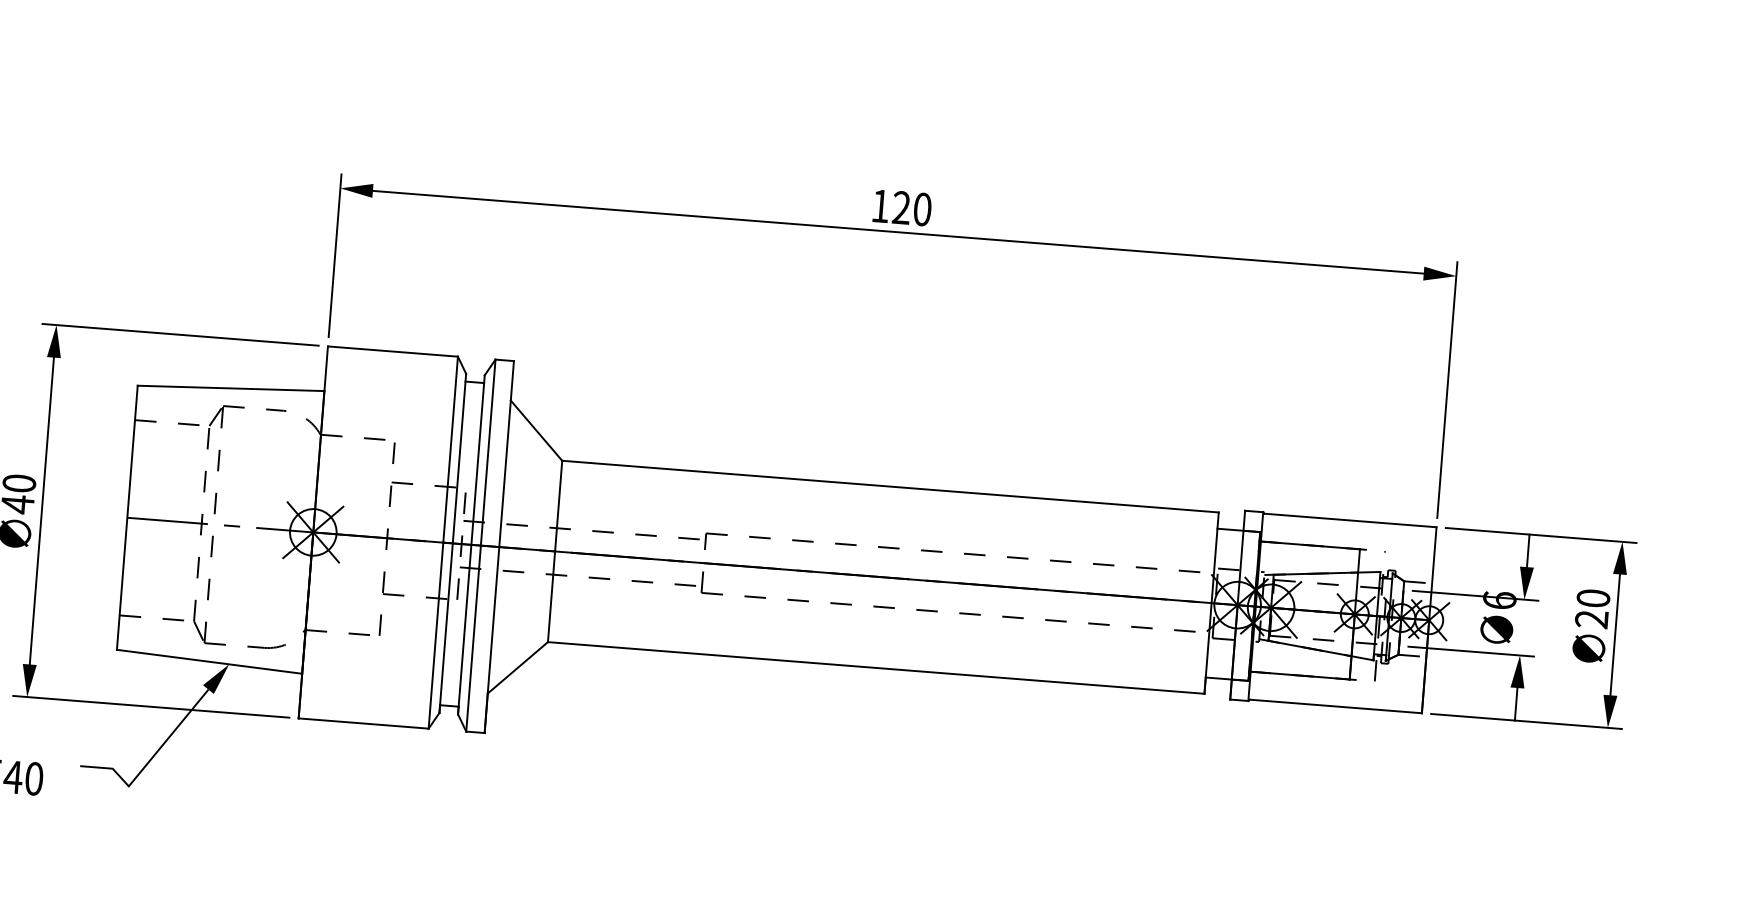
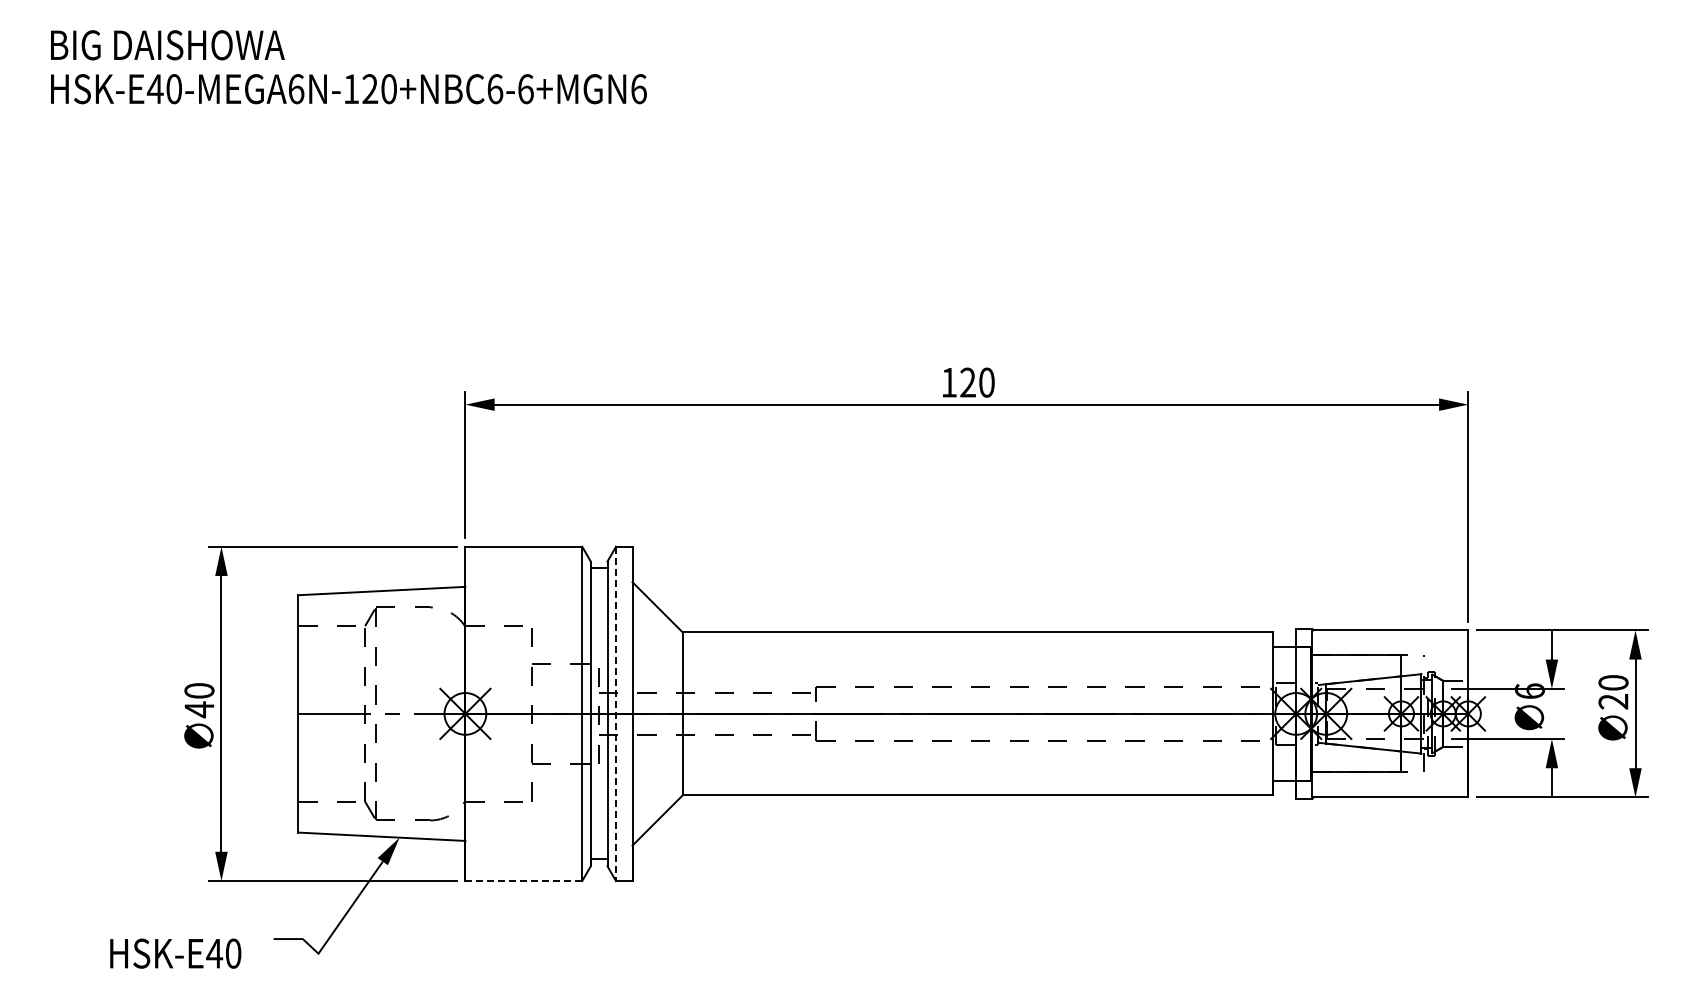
line: (481, 546) -> (616, 714), solid -> dashed
line: (364, 724) -> (524, 881), solid -> dashed

